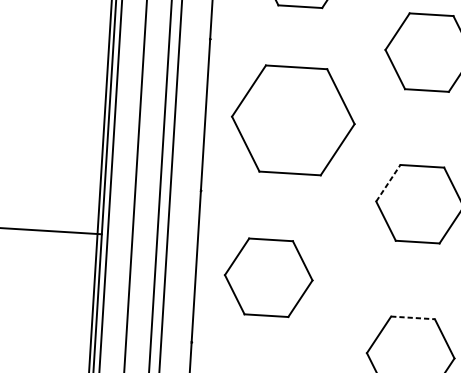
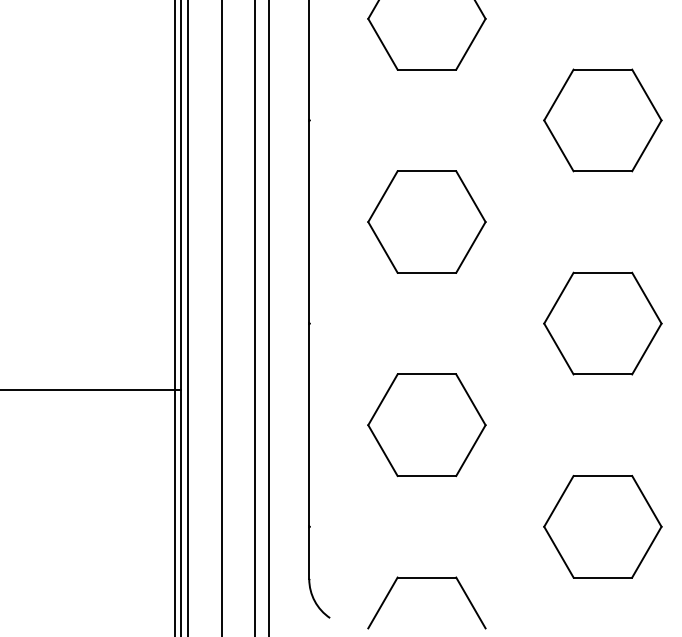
part: (293, 119) -> (426, 221), size x0.71
line: (388, 182) -> (559, 297), dashed -> solid
part: (268, 277) -> (426, 424), moved
line: (413, 318) -> (603, 476), dashed -> solid

